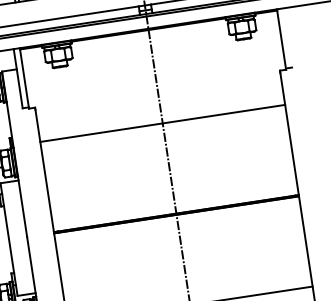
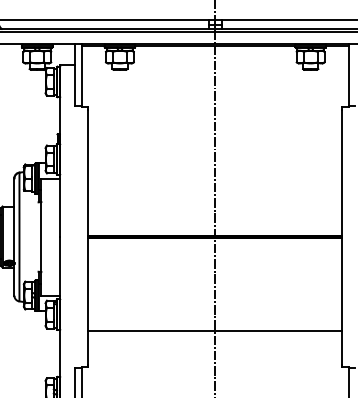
line: (162, 123) -> (215, 142), removed

